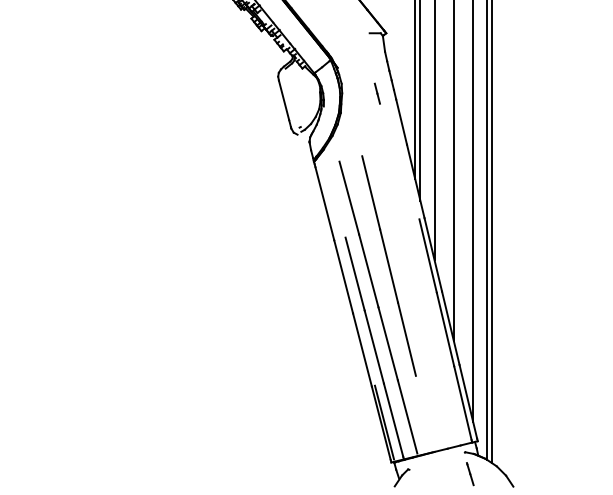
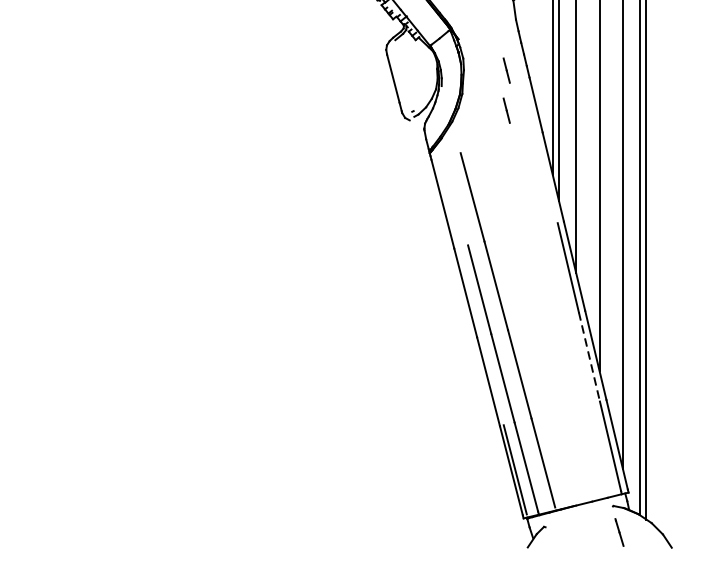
line: (376, 126) -> (505, 110), added
line: (388, 265) -> (520, 279), removed
line: (445, 329) -> (589, 356), solid -> dashed

